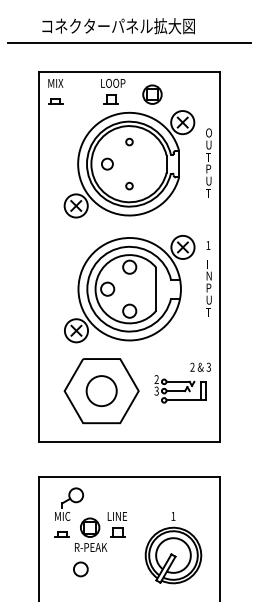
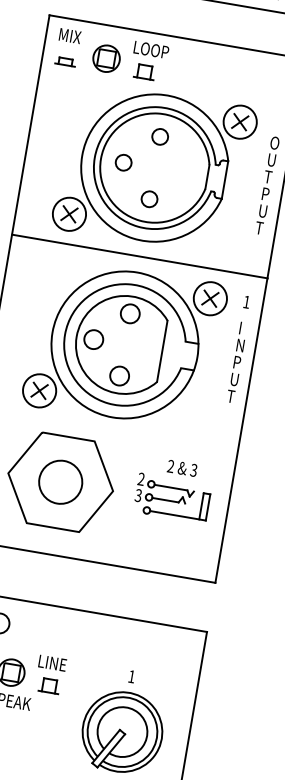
part: (152, 94) -> (106, 58), moved
circle: (129, 141) -> (160, 136), size x1.67
circle: (129, 185) -> (149, 198), size x1.67
line: (129, 226) -> (139, 256), added
text: (200, 366) -> (182, 467), moved

